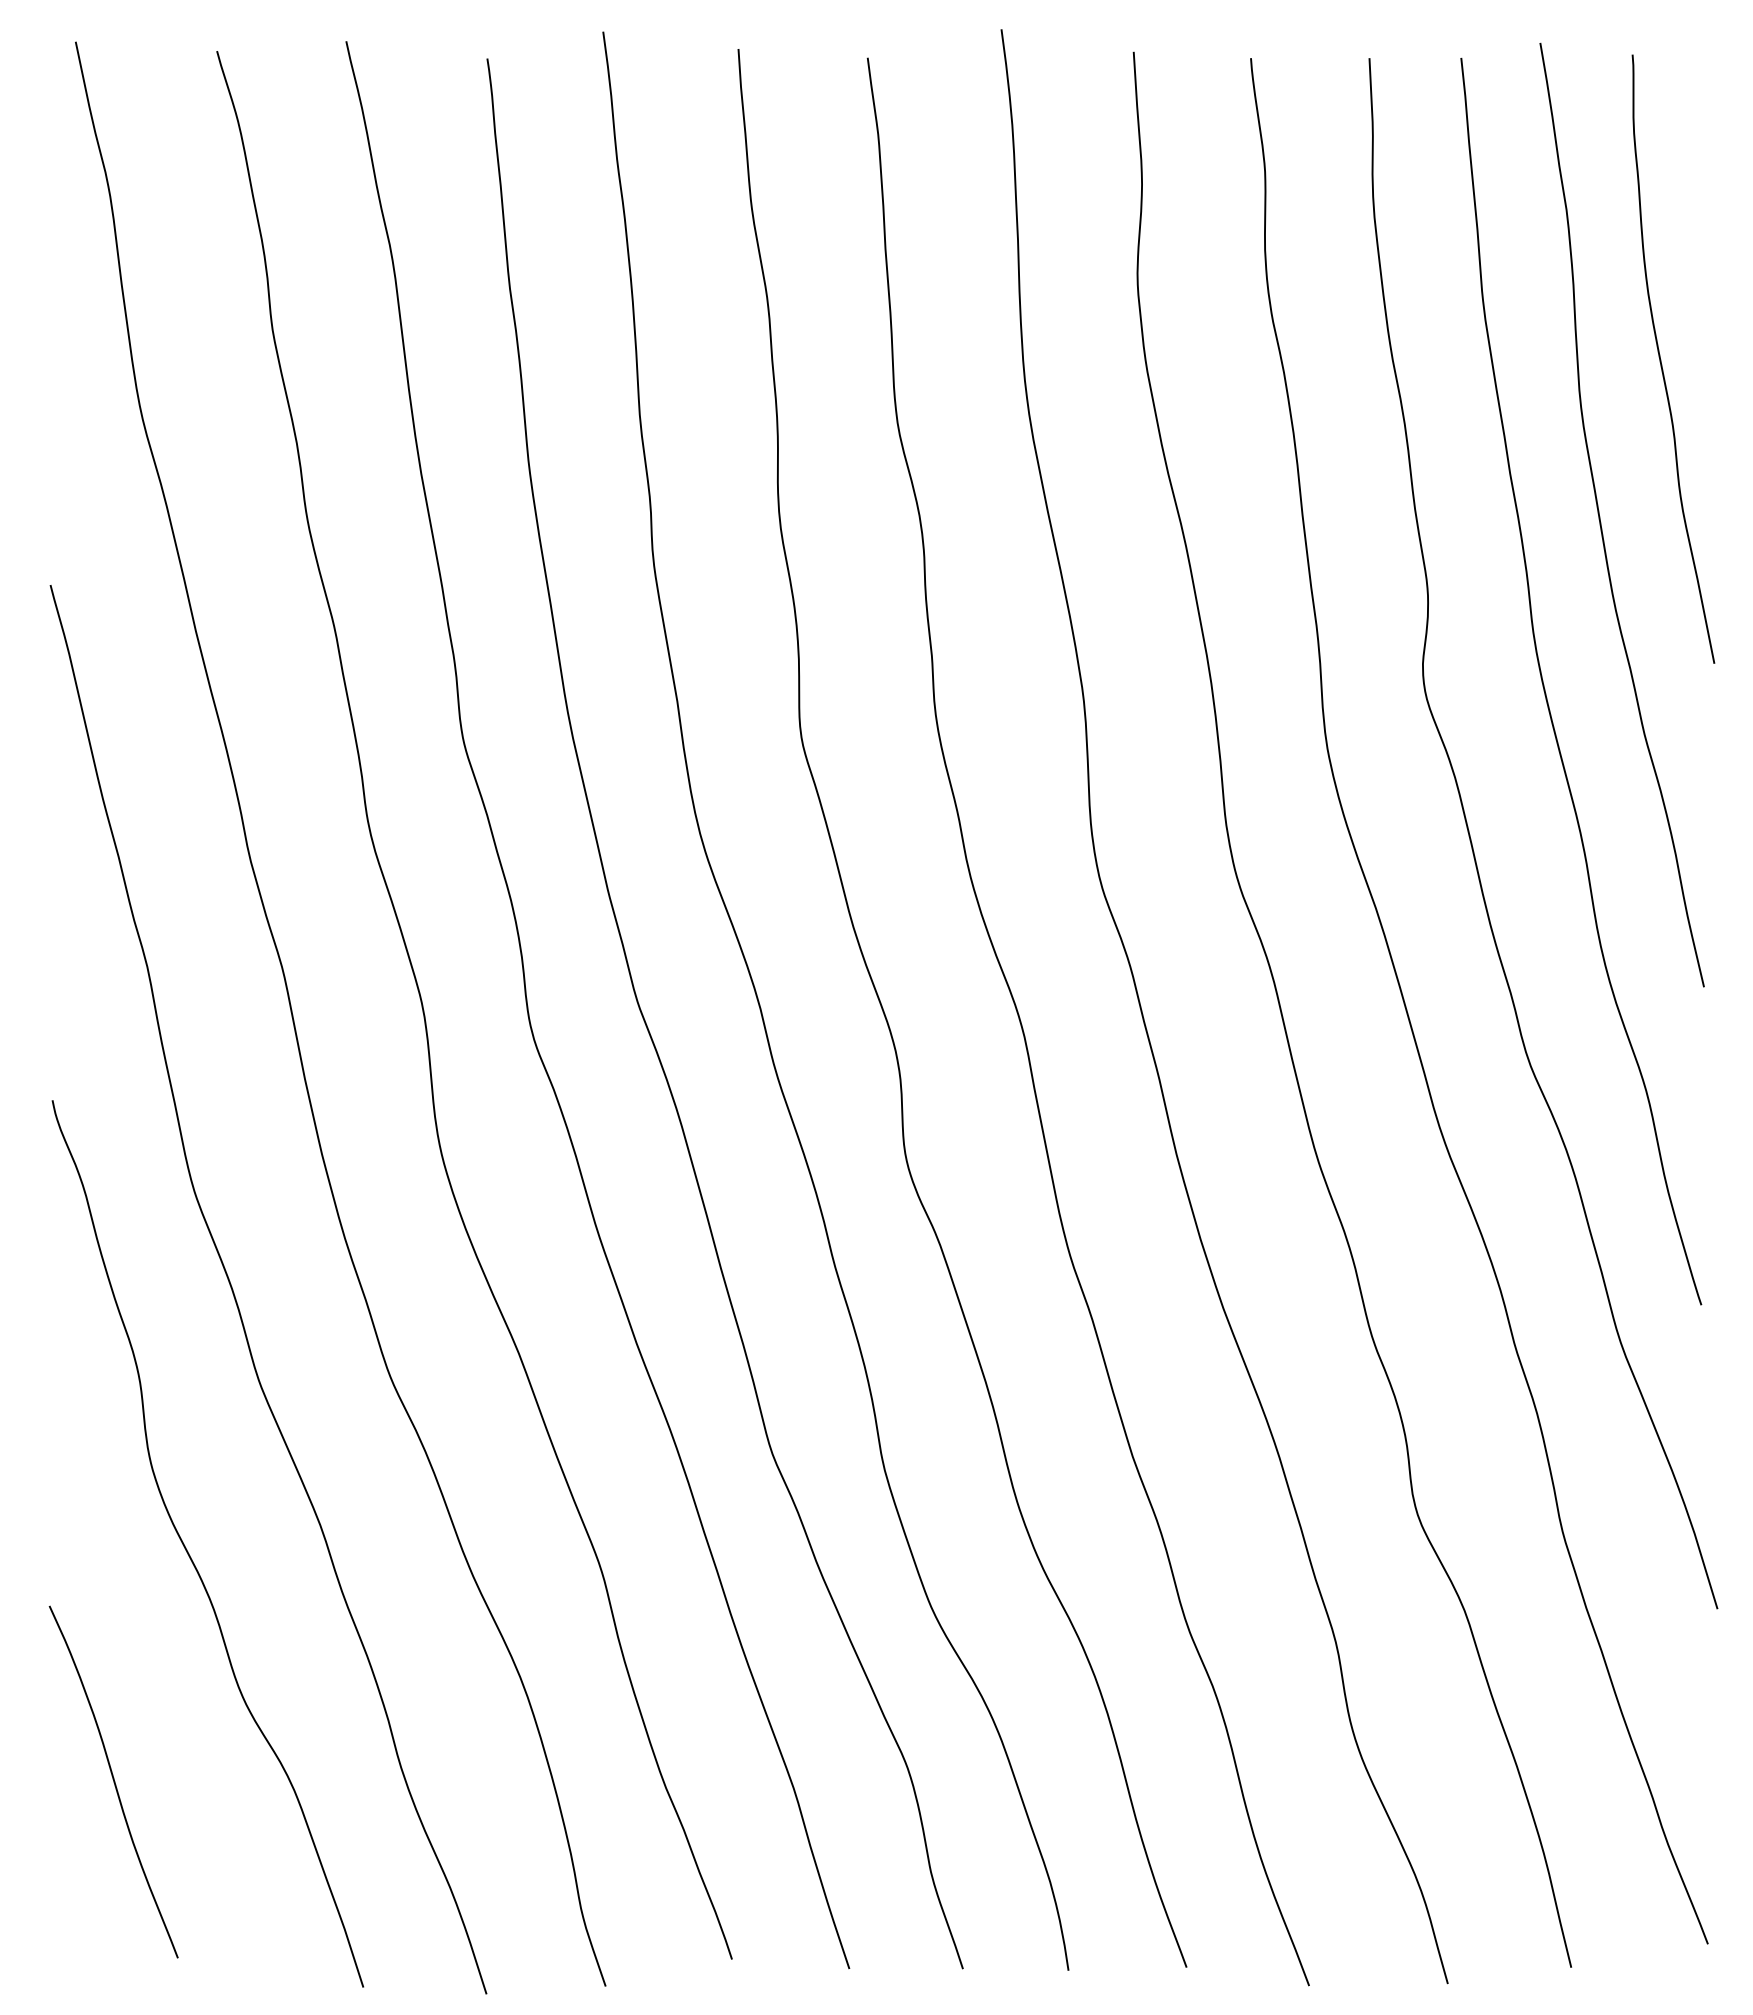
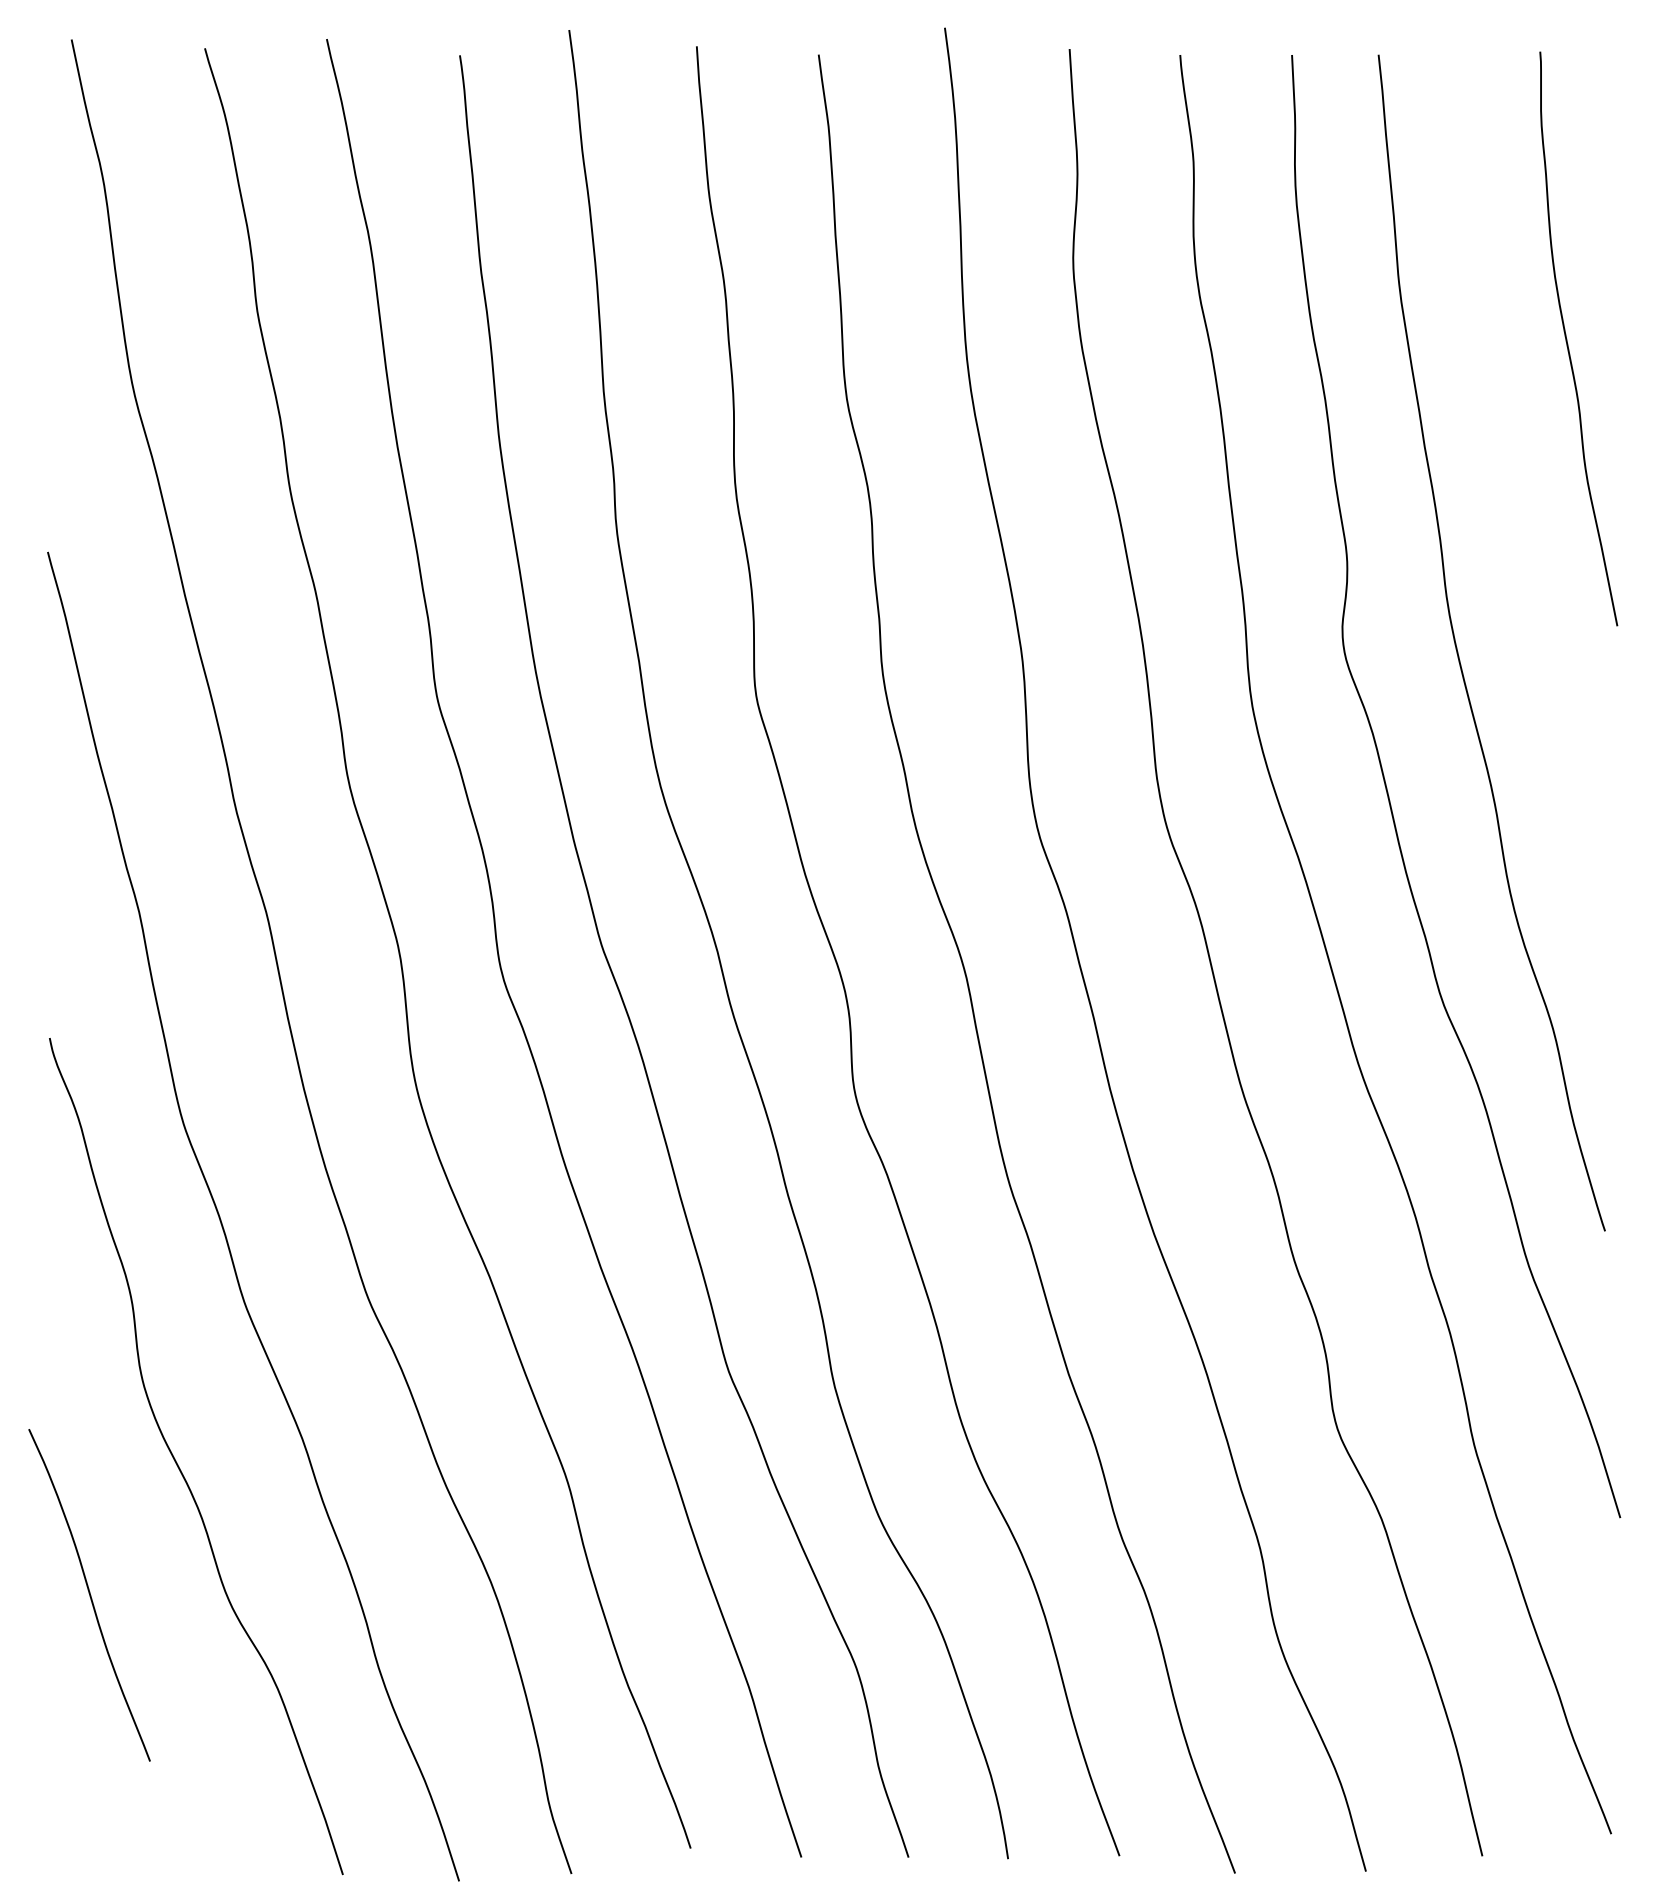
curve: (1600, 516) -> (1509, 487), removed
curve: (113, 1781) -> (89, 1594), moved

